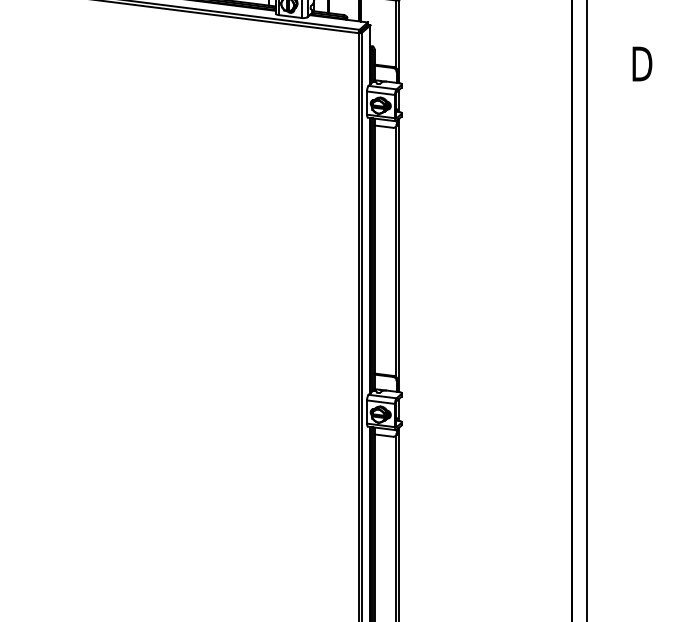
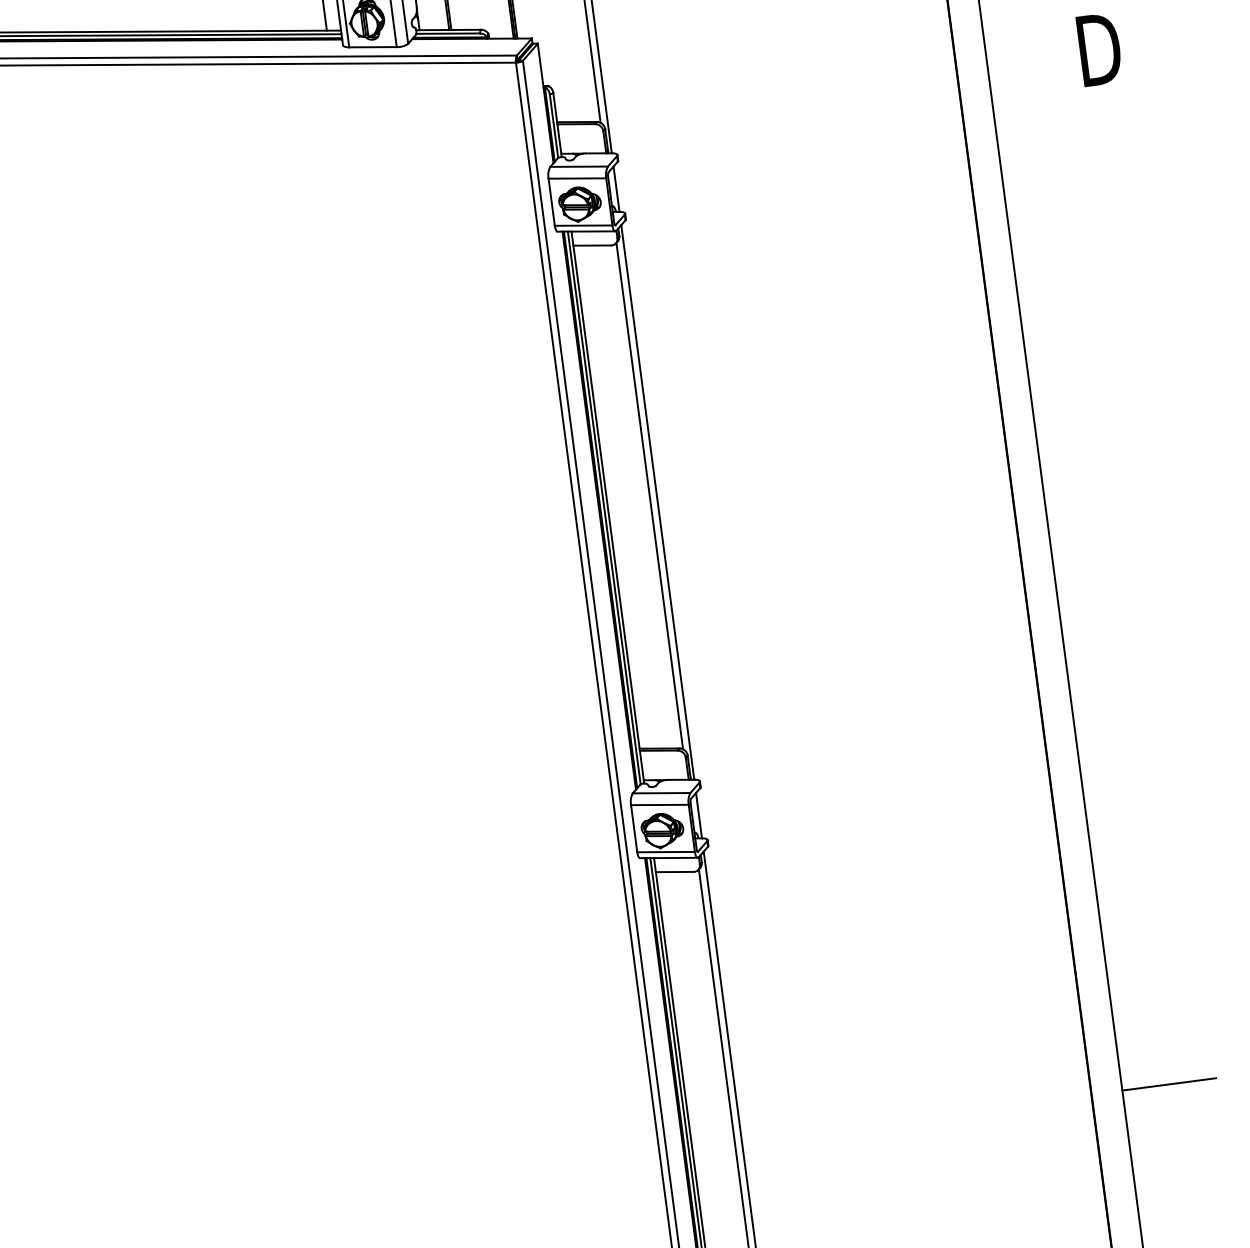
line: (610, 570) -> (1170, 1085), added

